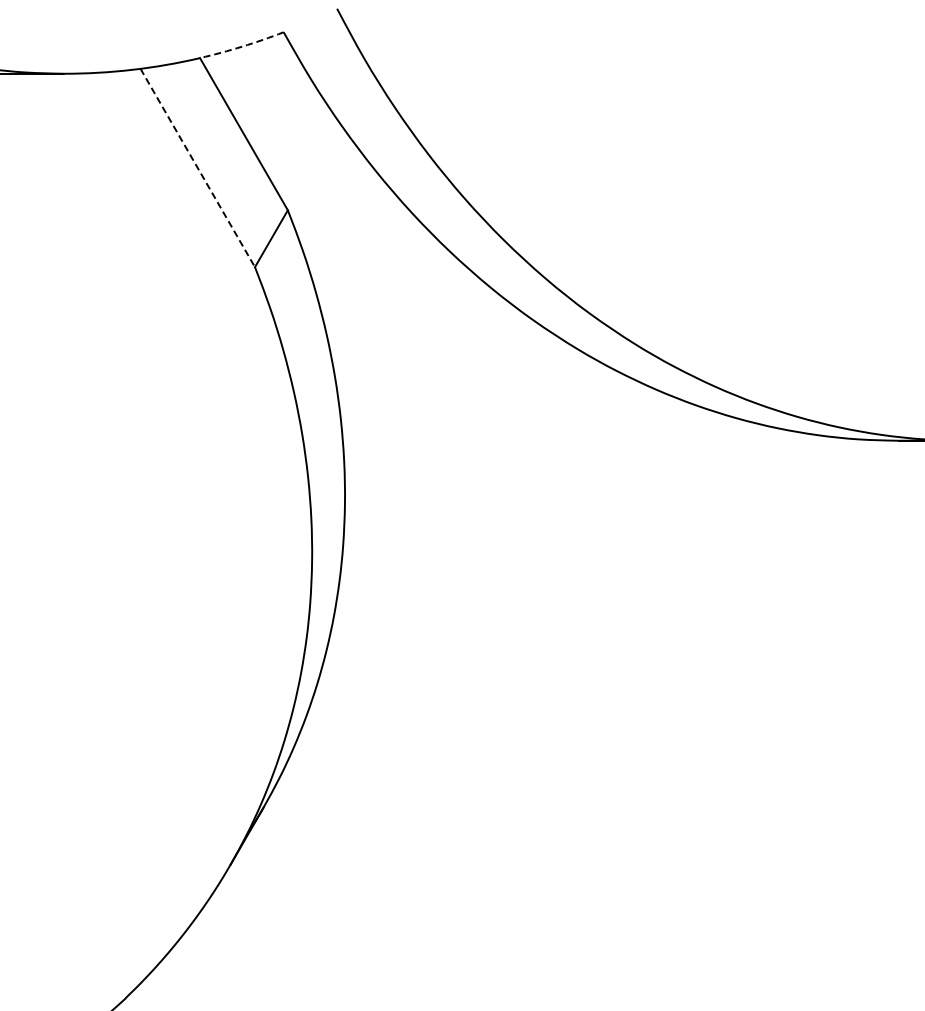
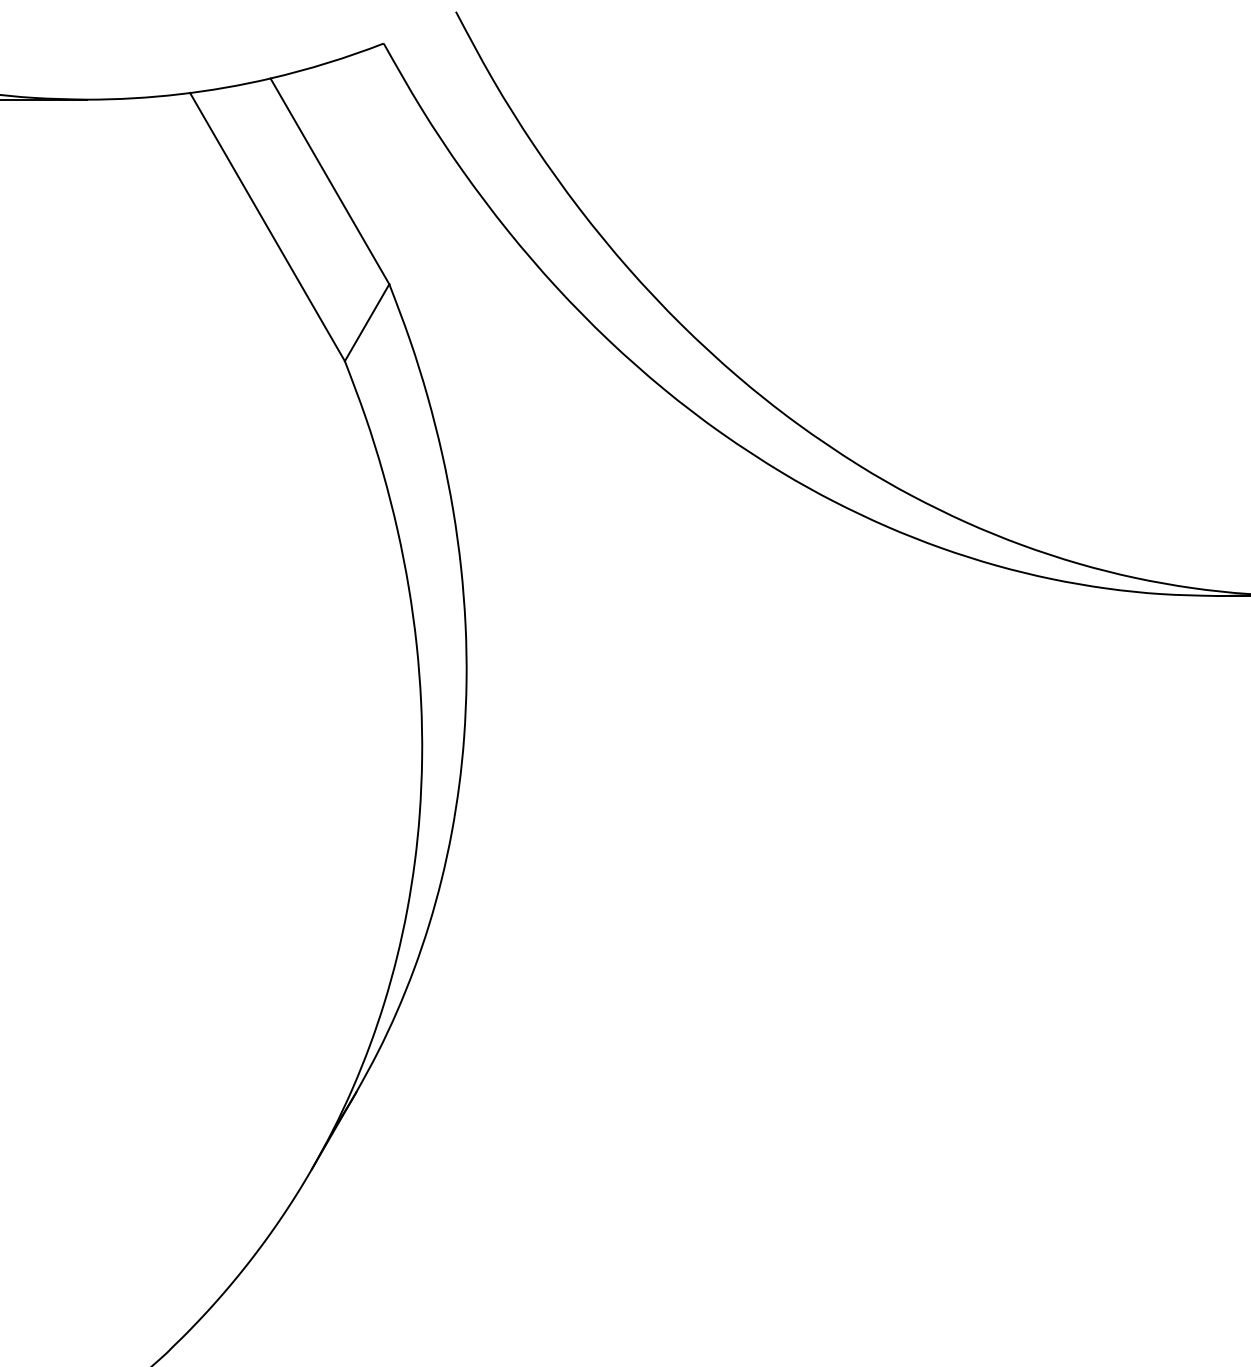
arc: (242, 46) -> (327, 62), dashed -> solid
line: (197, 168) -> (267, 227), dashed -> solid

